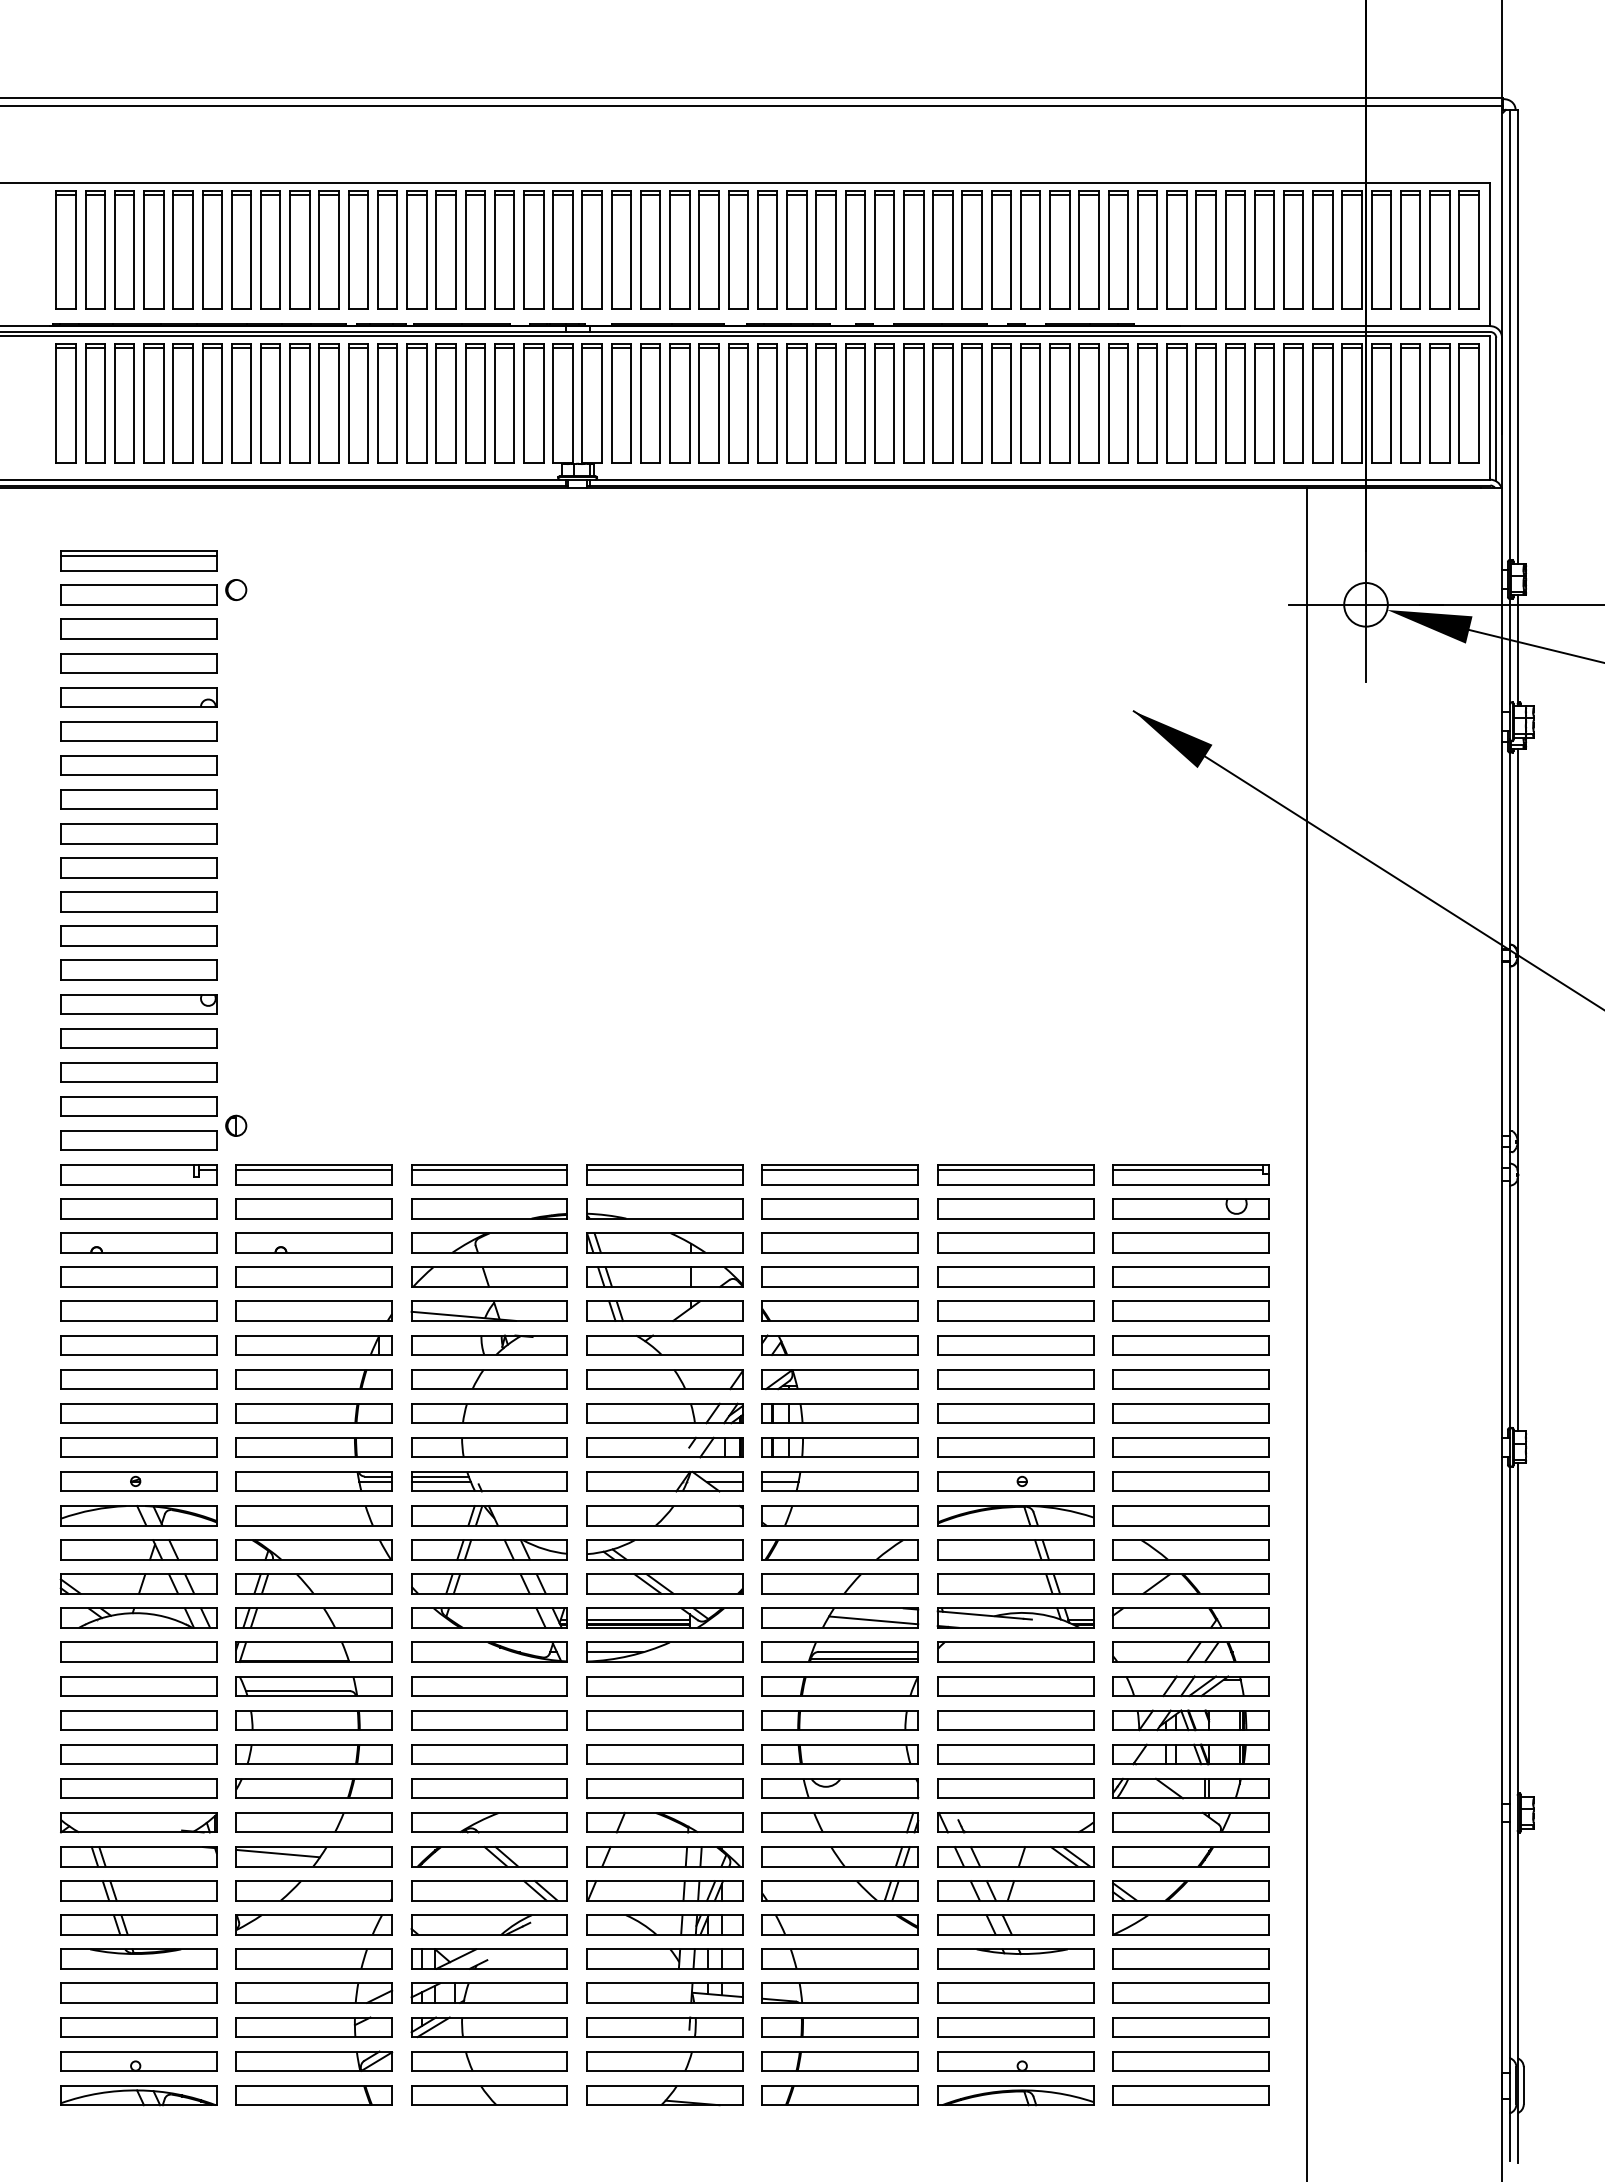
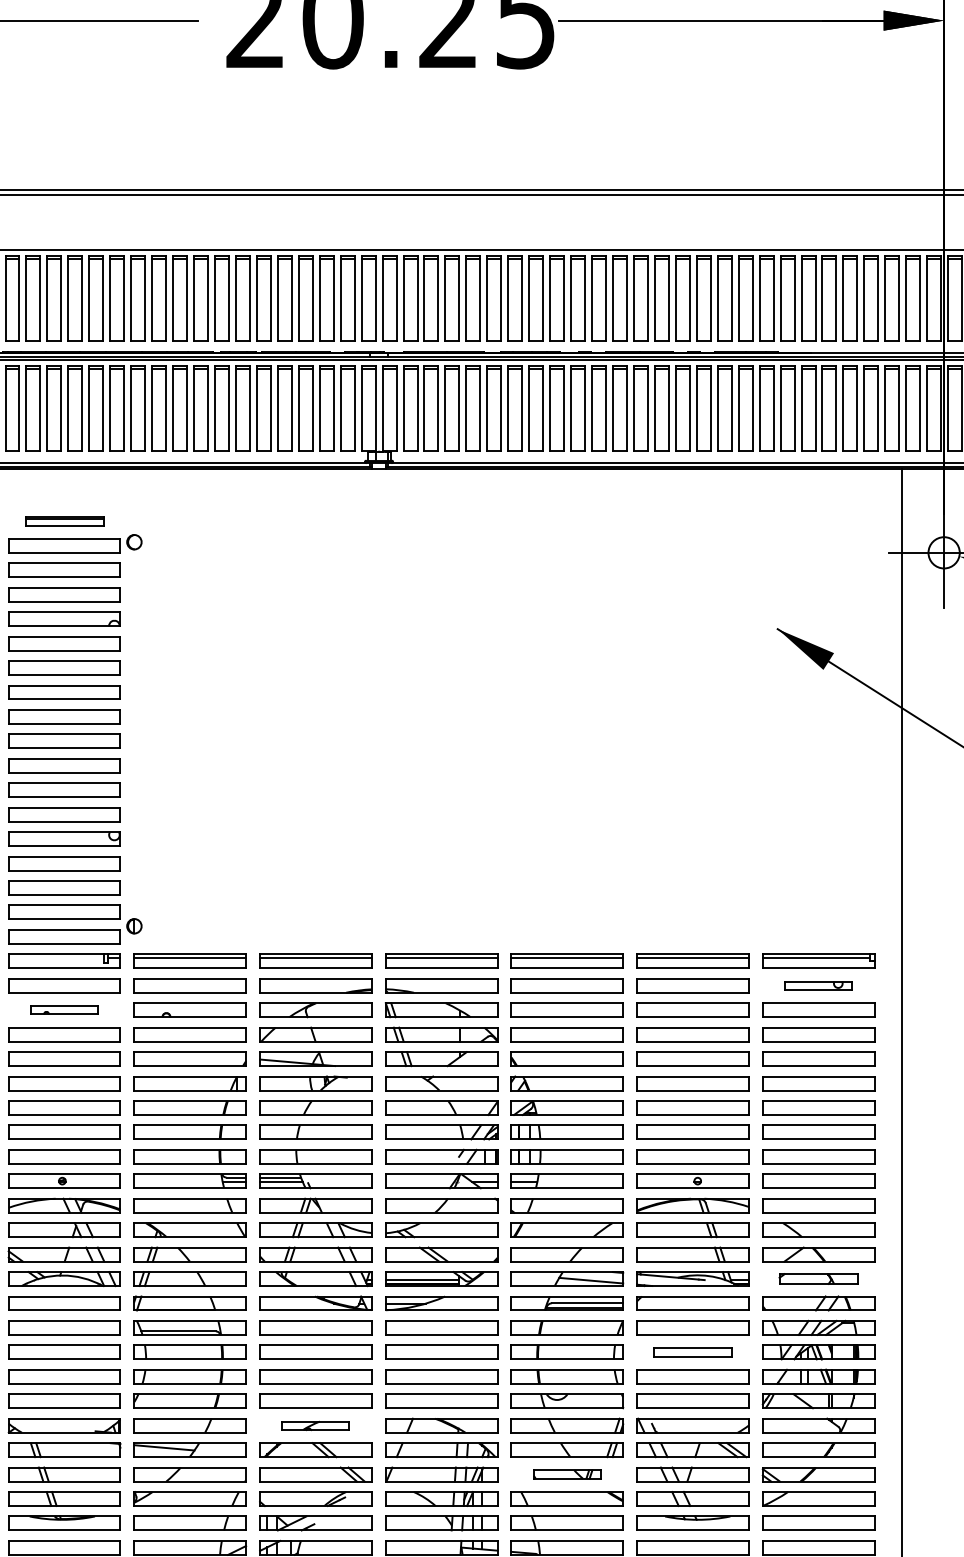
part: (138, 560) -> (64, 521), size x0.7
part: (1190, 1208) -> (818, 985), size x0.6
part: (138, 1242) -> (64, 1009), size x0.6
part: (1190, 1617) -> (818, 1278), size x0.7
part: (1015, 1720) -> (692, 1352), size x0.7
part: (489, 1822) -> (315, 1425), size x0.6
part: (839, 1890) -> (566, 1474), size x0.6

